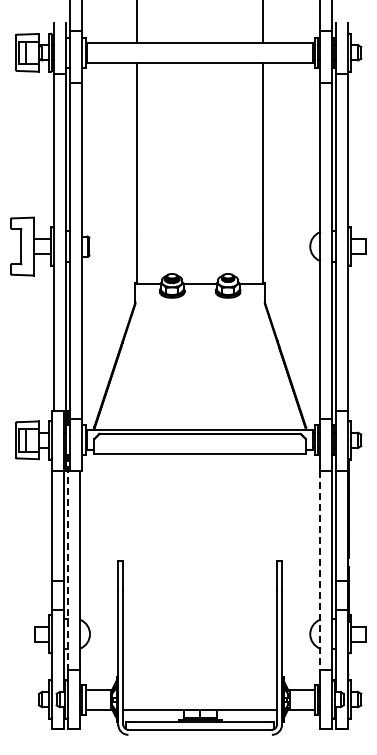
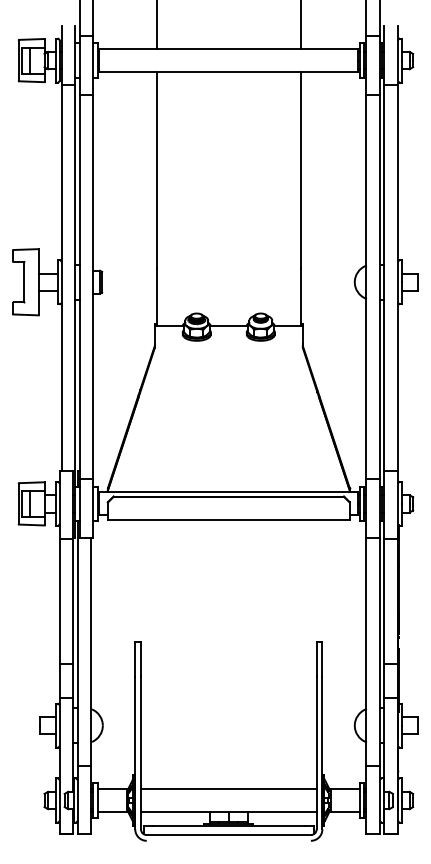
line: (68, 562) -> (78, 643), dashed -> solid
line: (320, 570) -> (366, 652), dashed -> solid
line: (199, 689) -> (228, 788), added

